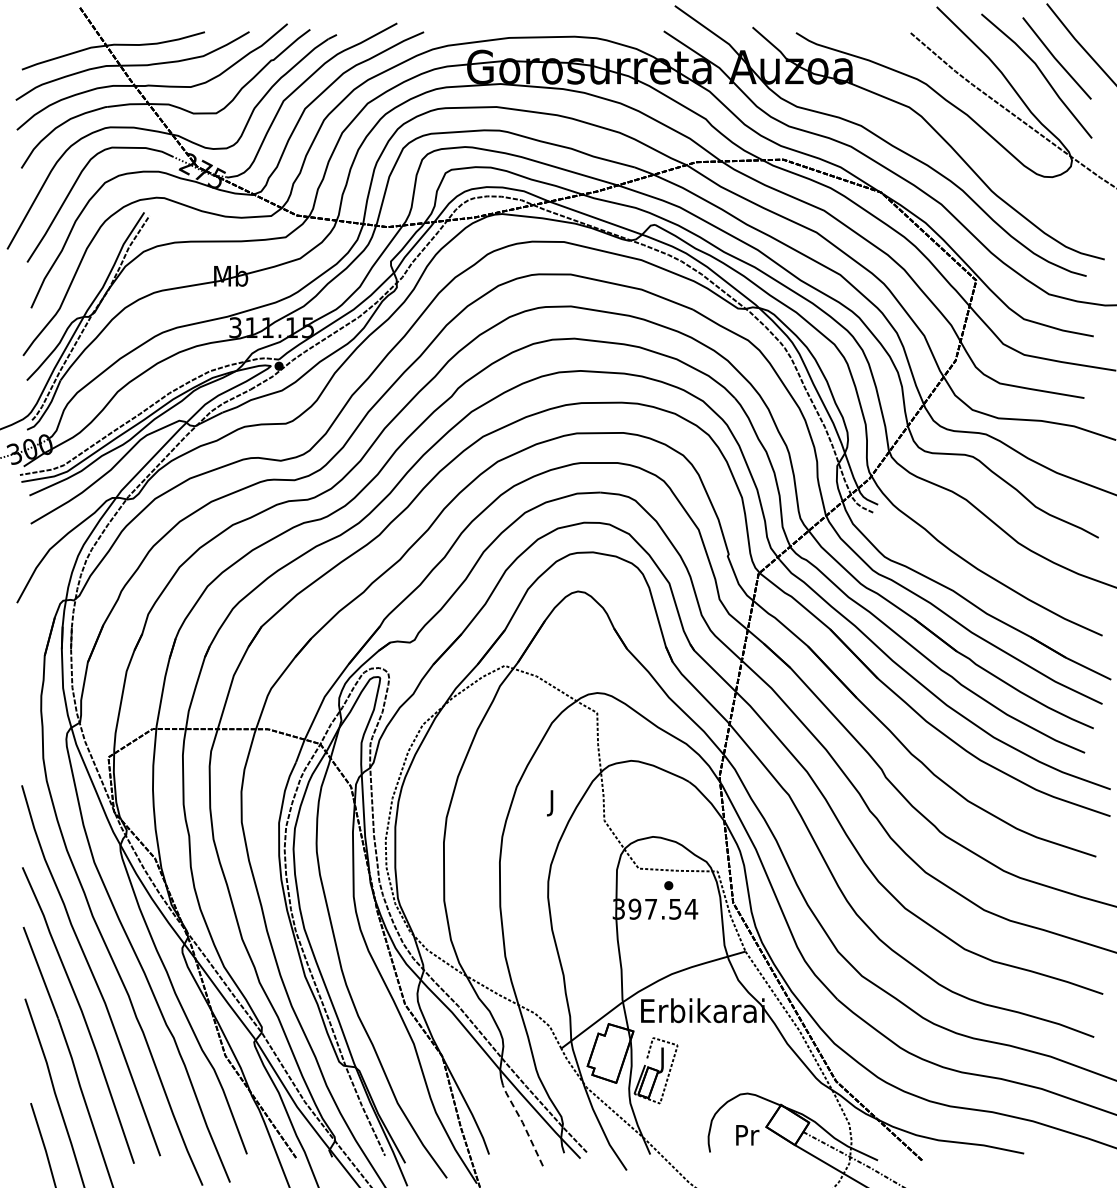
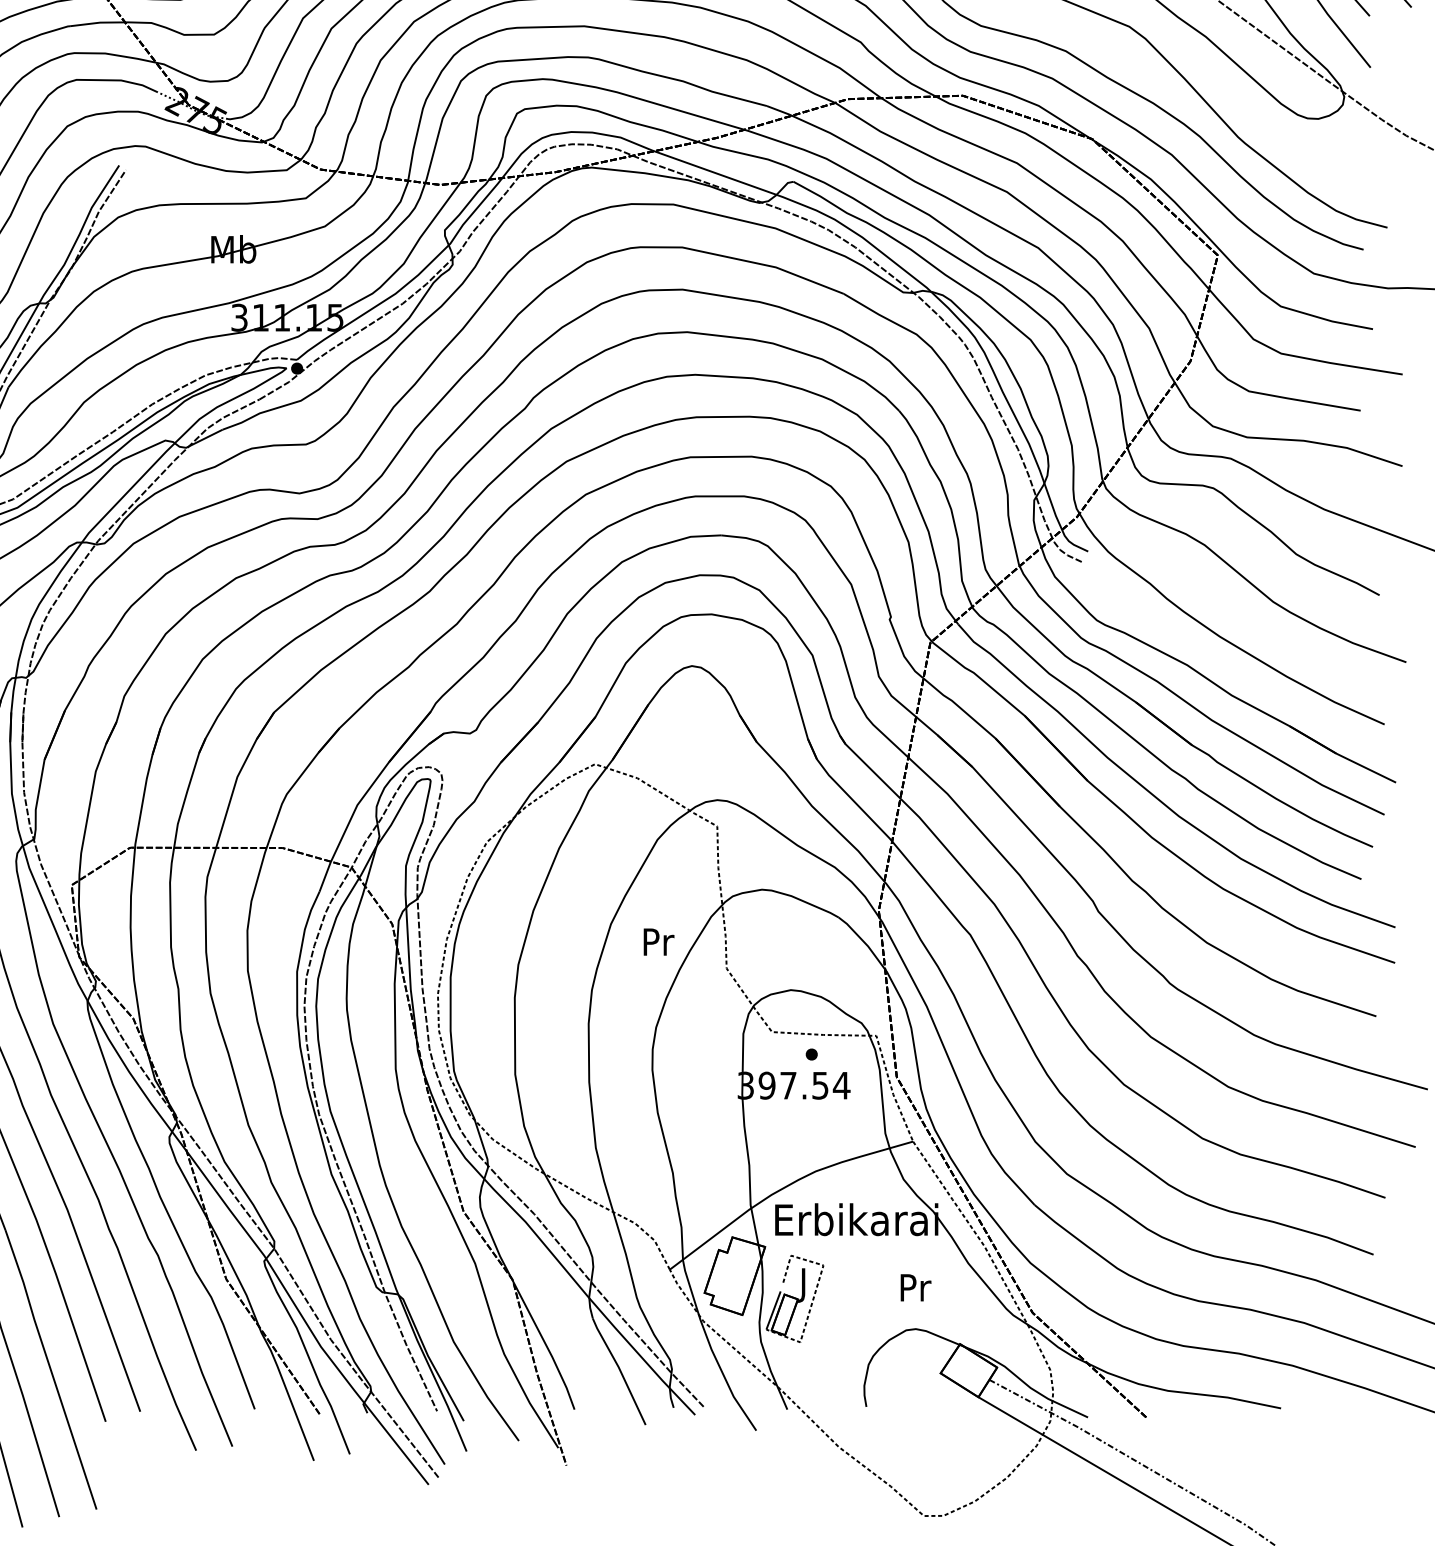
text: (552, 803) -> (658, 946), J -> Pr
line: (523, 1124) -> (619, 1369), dashed -> solid
text: (747, 1135) -> (915, 1288), moved

